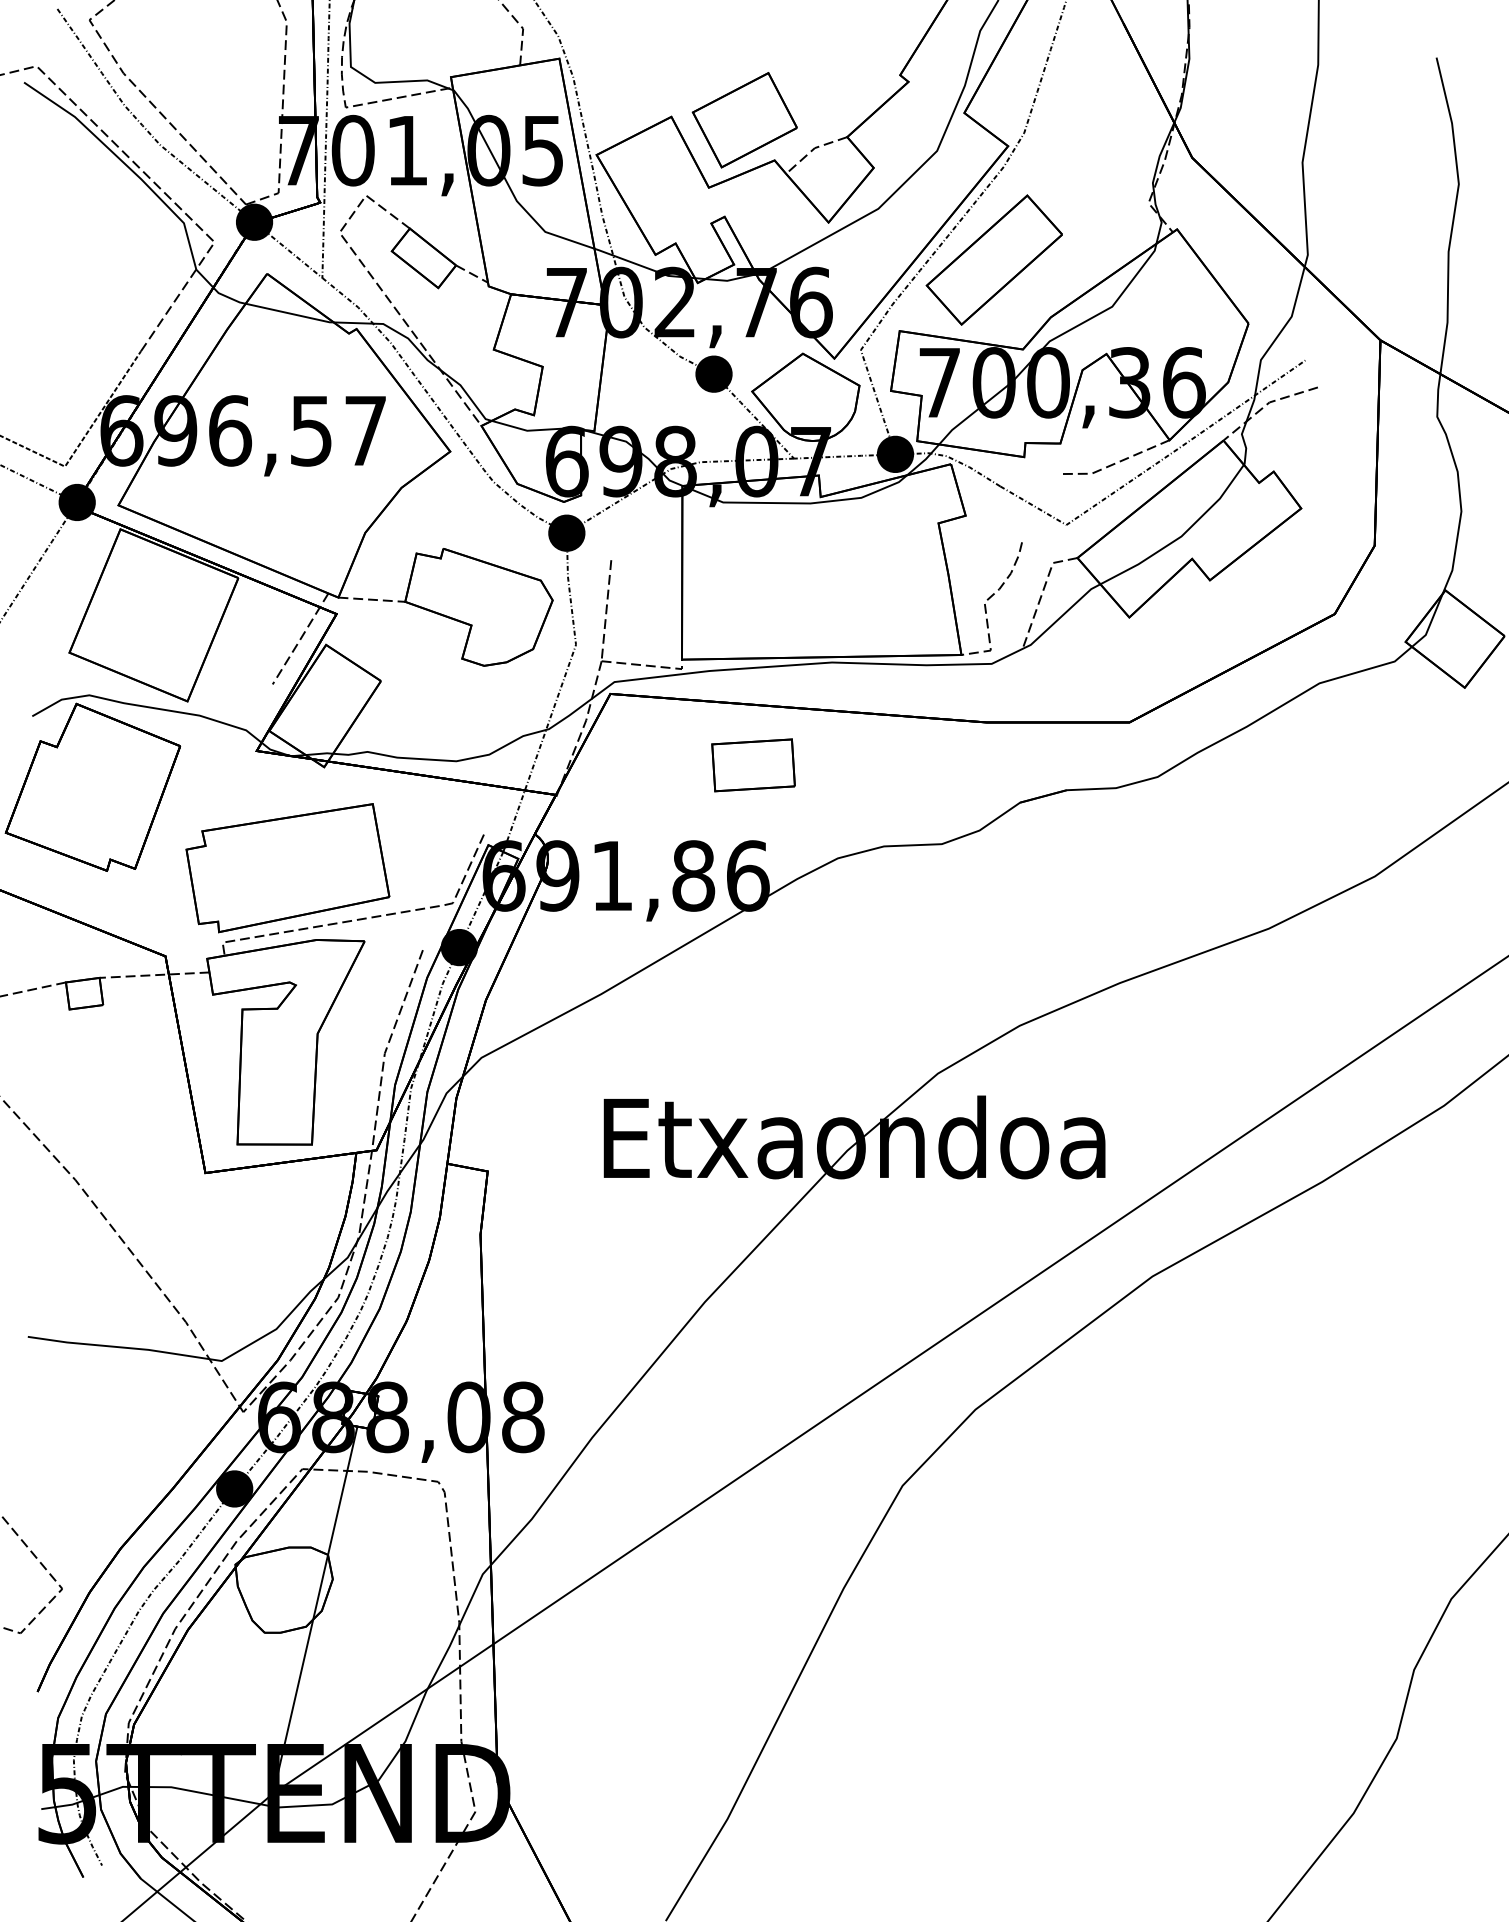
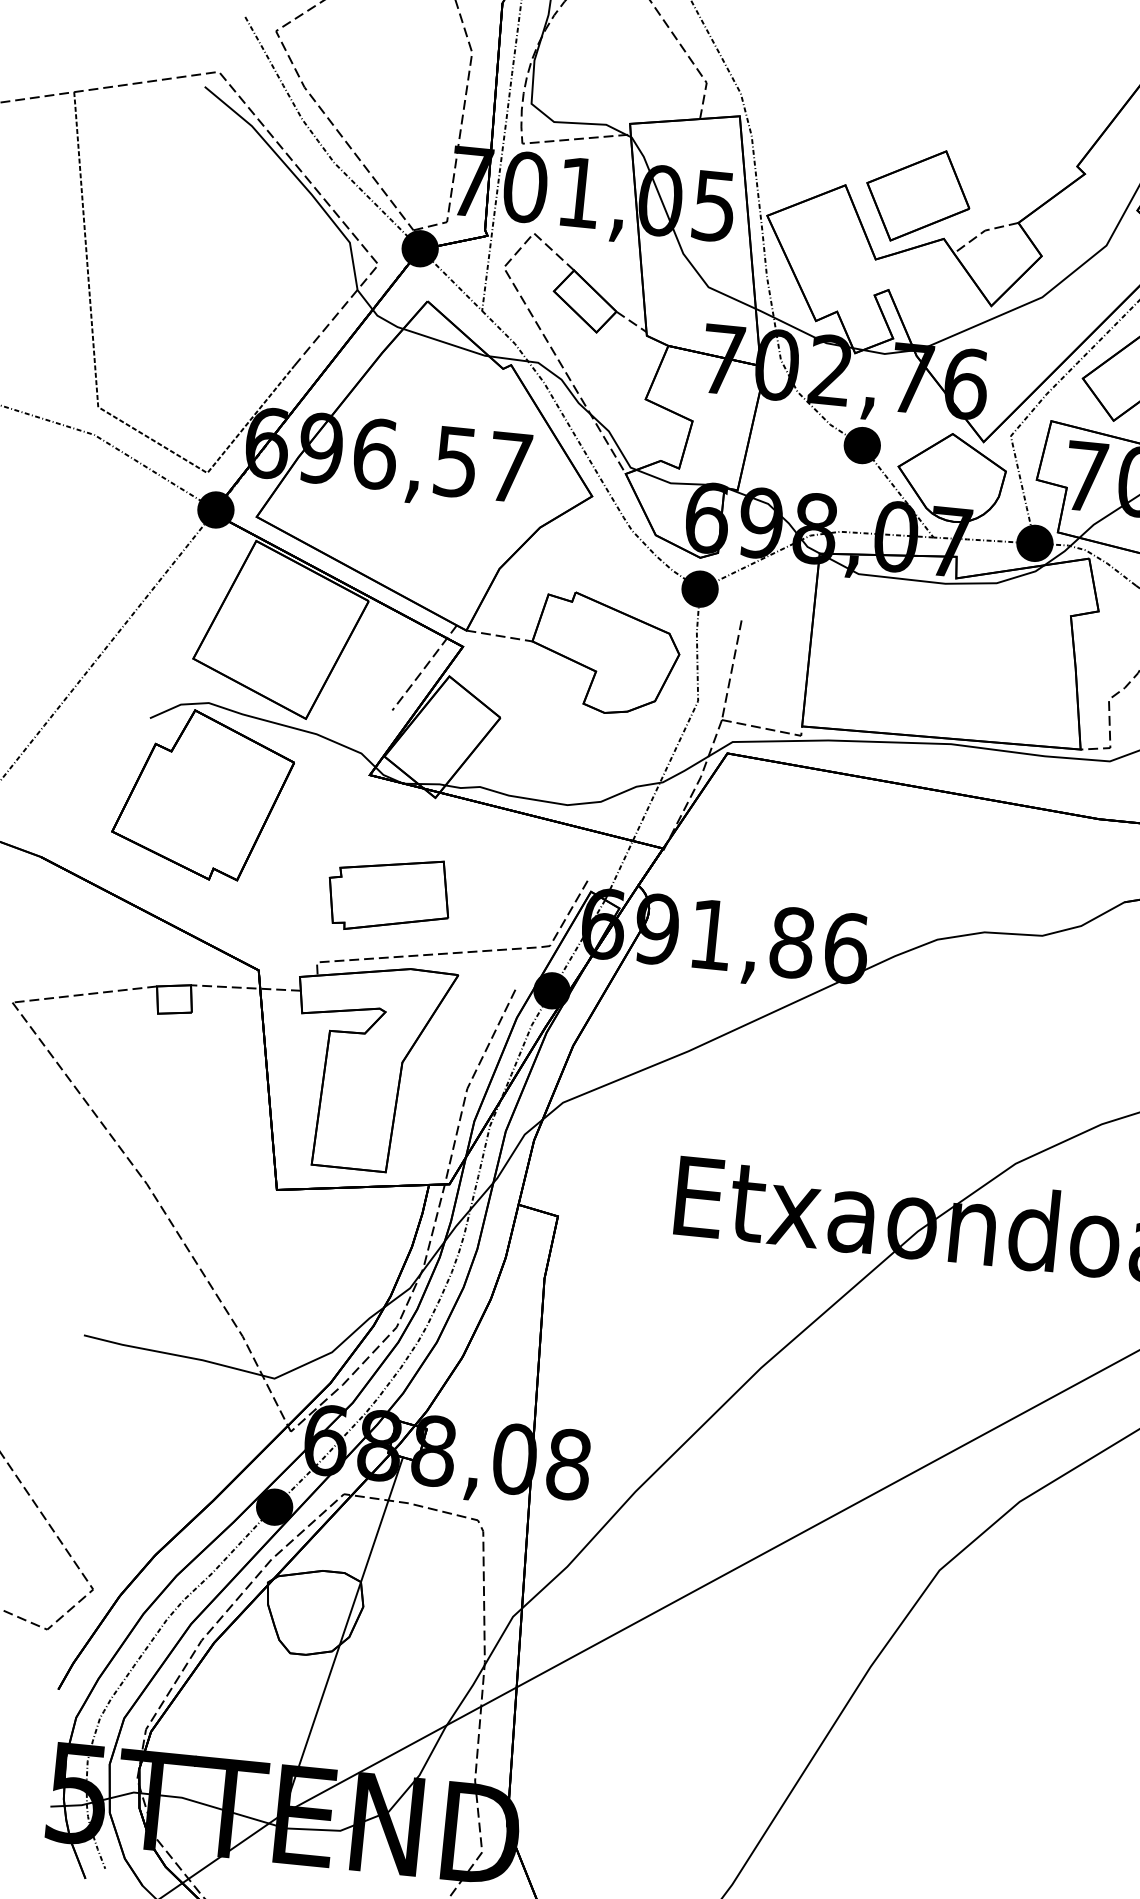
part: (753, 765) -> (862, 838), removed
part: (287, 868) -> (388, 895), size x0.6

